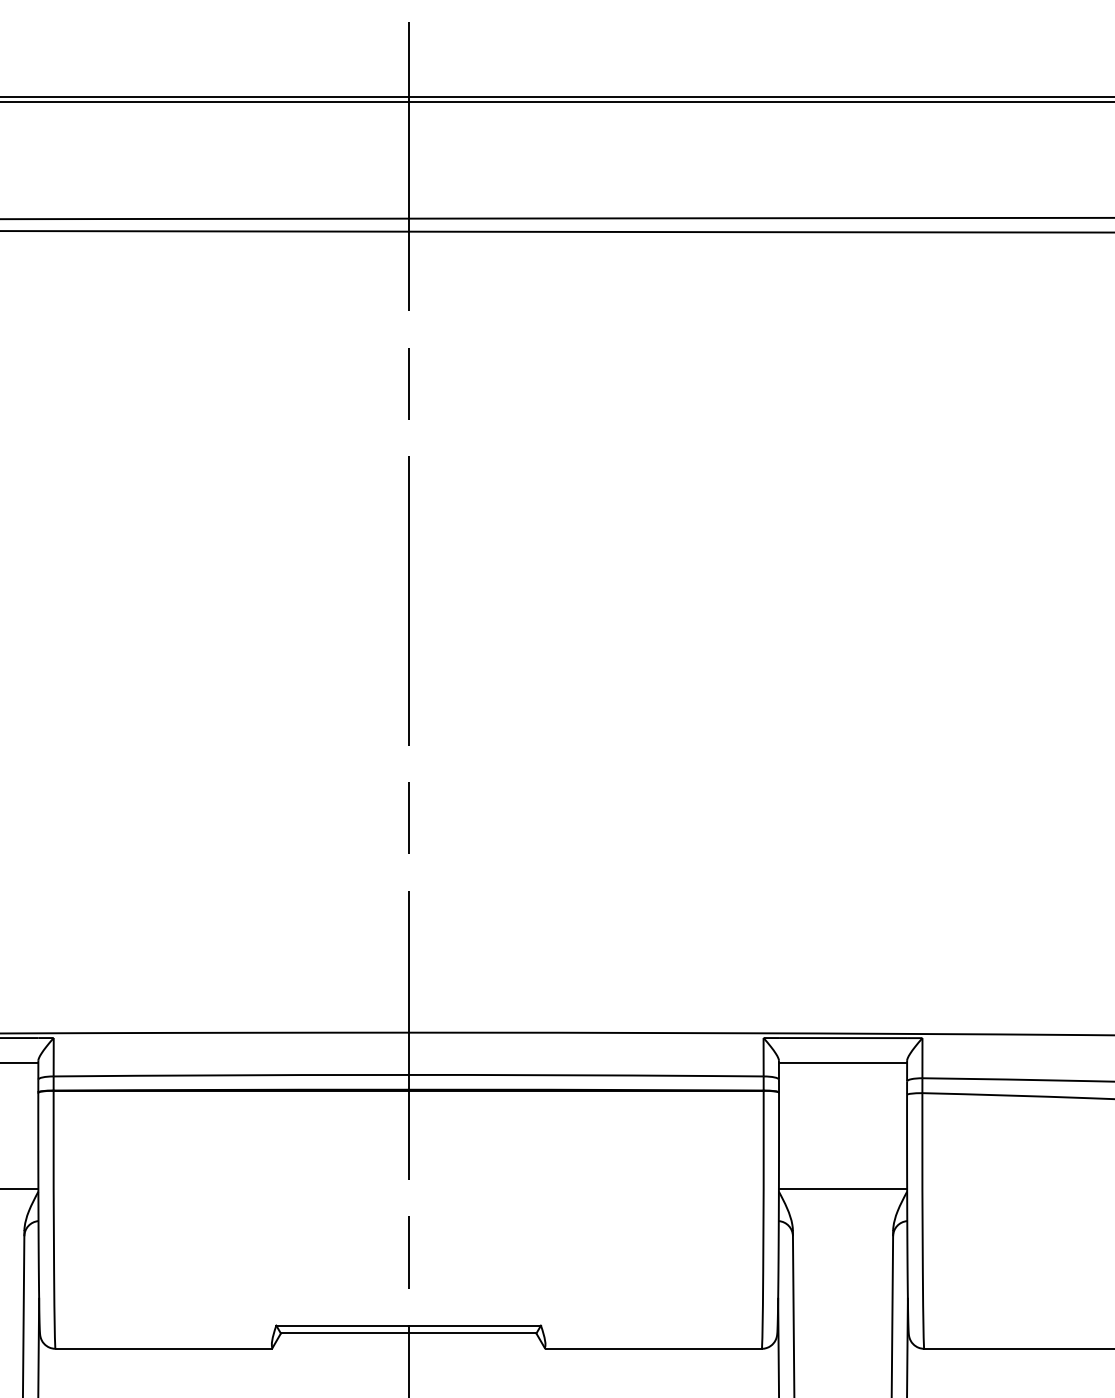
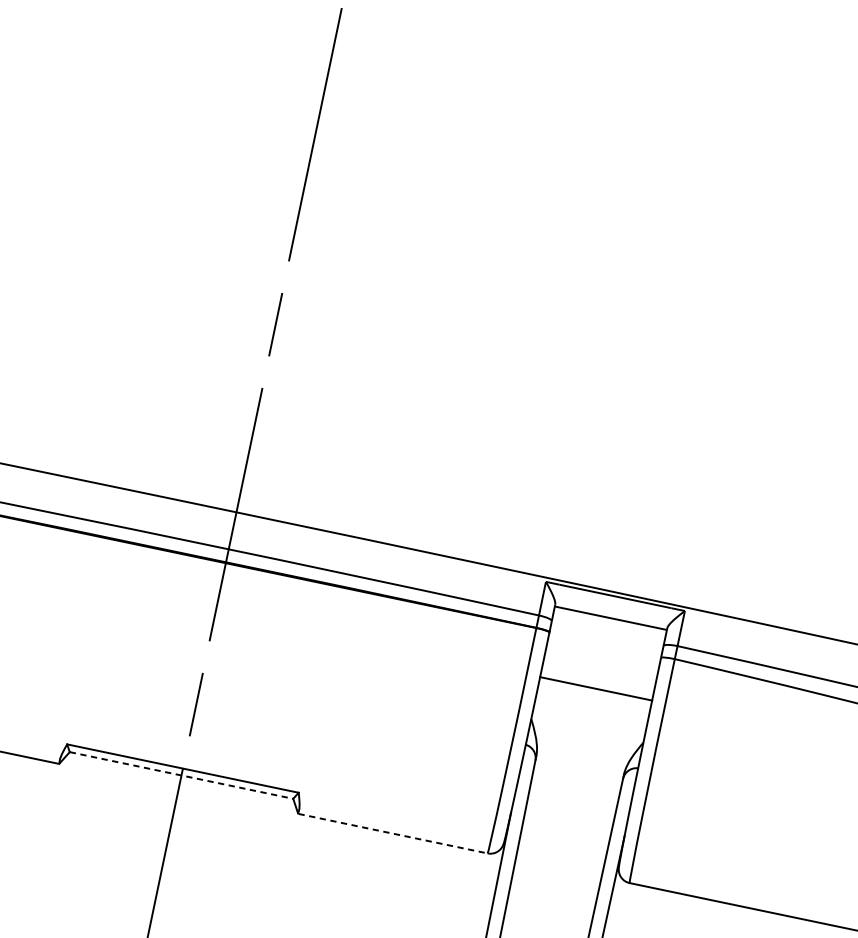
line: (842, 1188) -> (595, 688), moved
line: (408, 1333) -> (181, 775), solid -> dashed
line: (654, 1348) -> (393, 833), solid -> dashed

